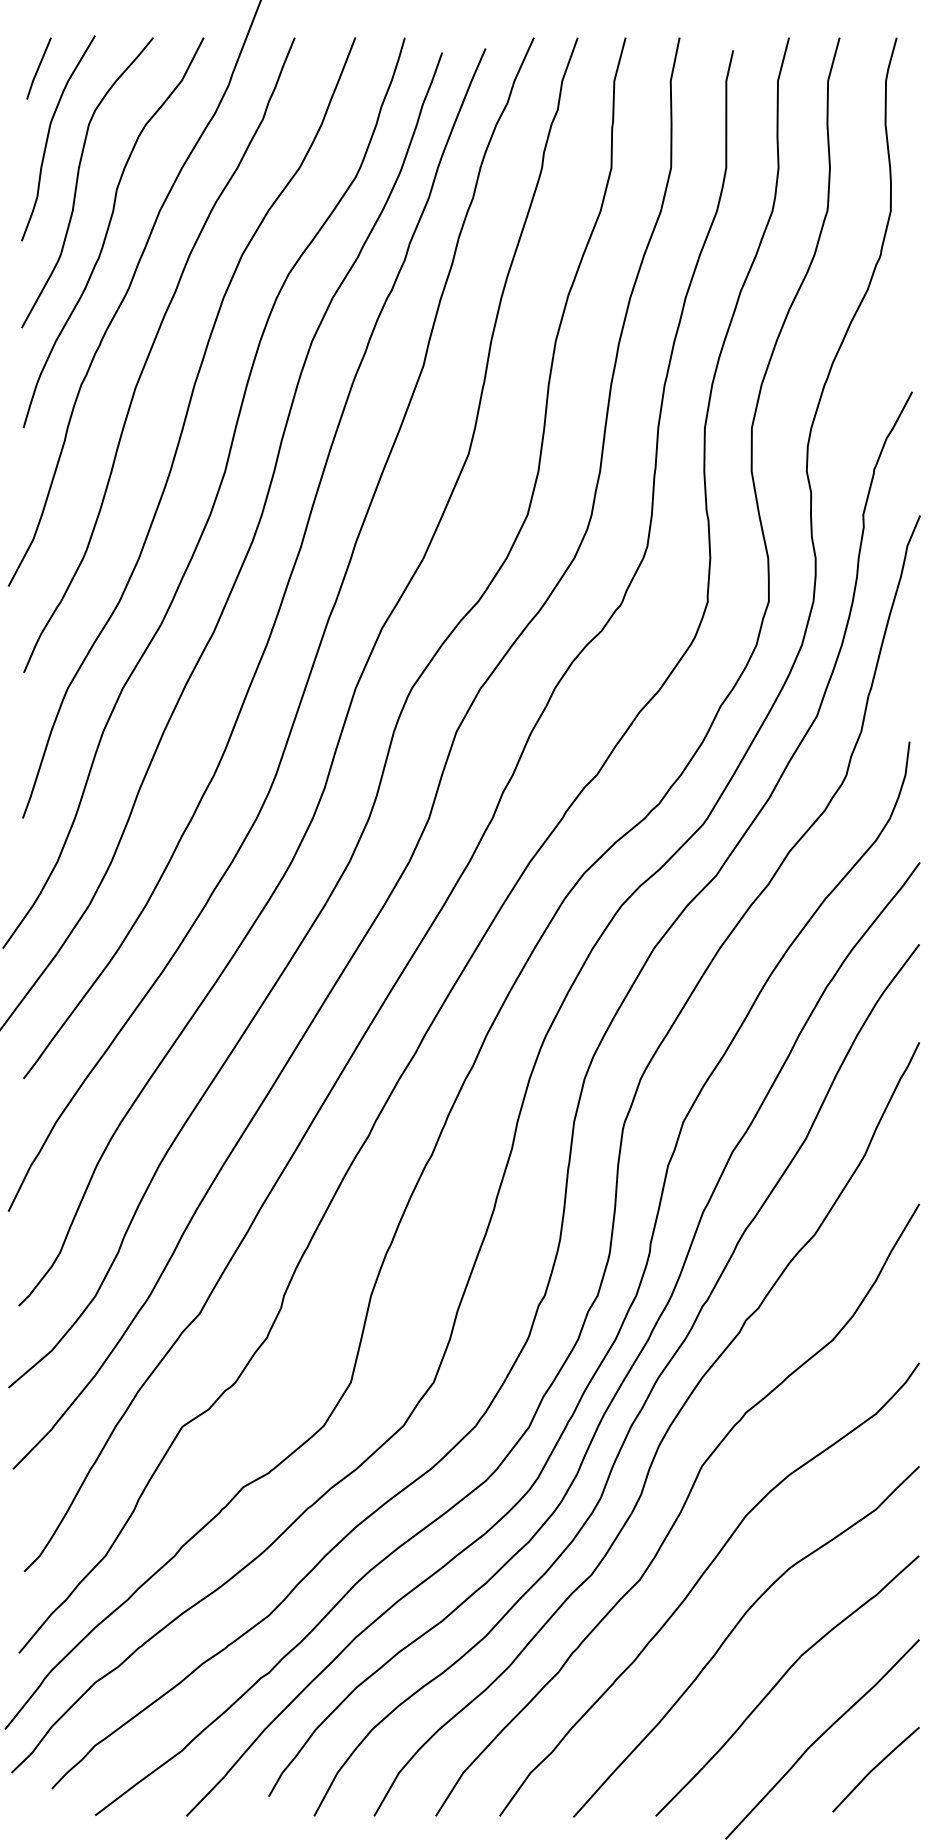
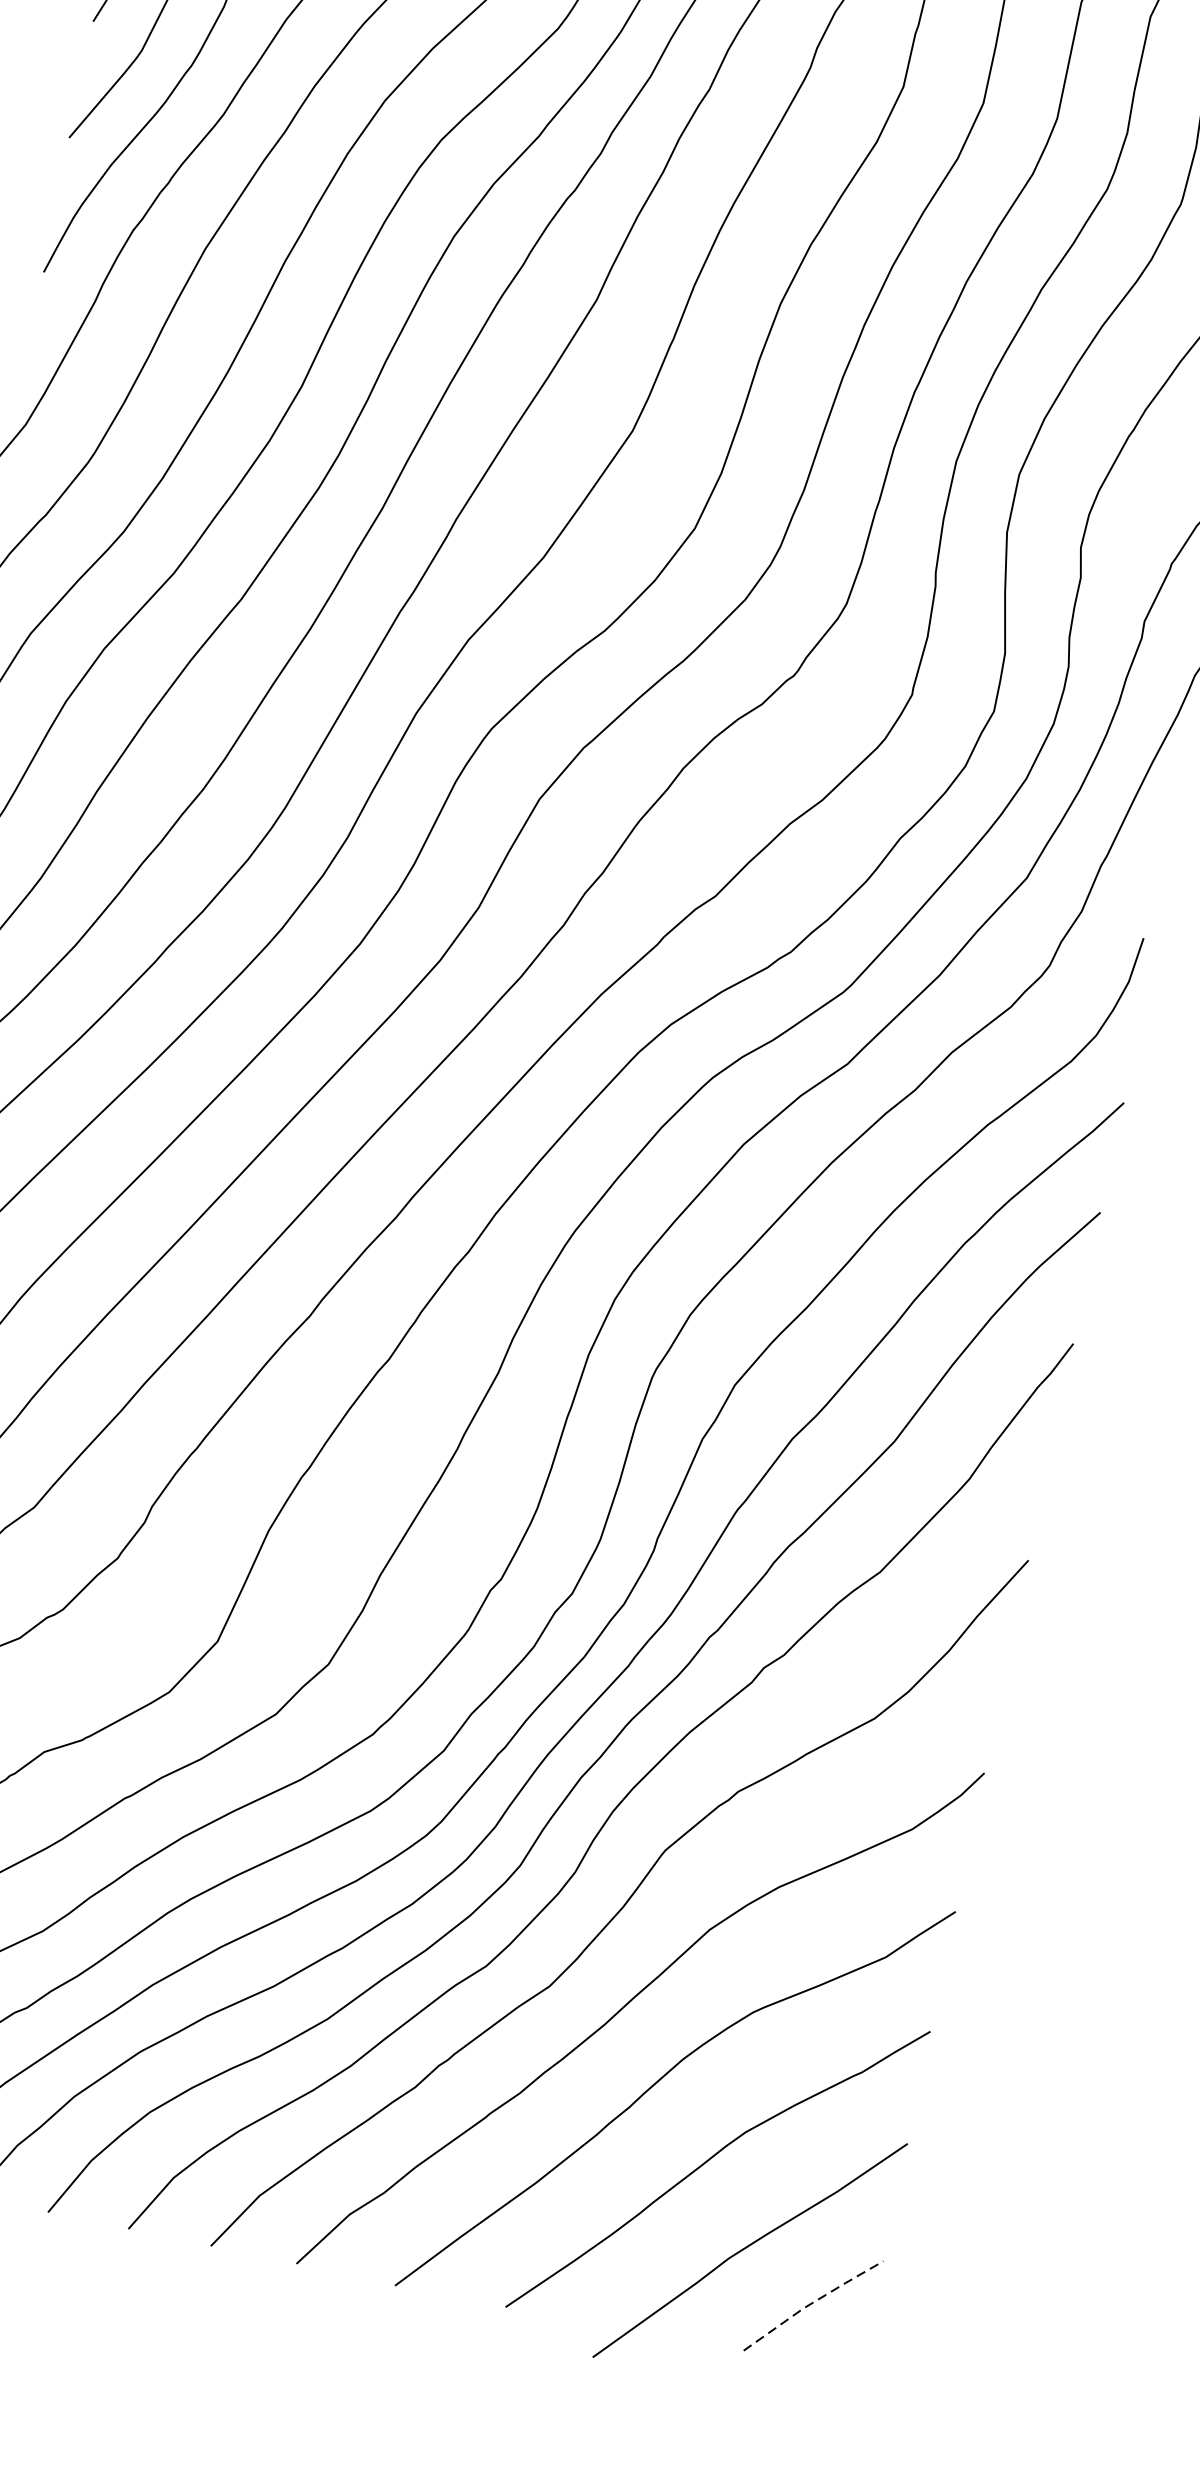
line: (875, 1767) -> (813, 2302), solid -> dashed

